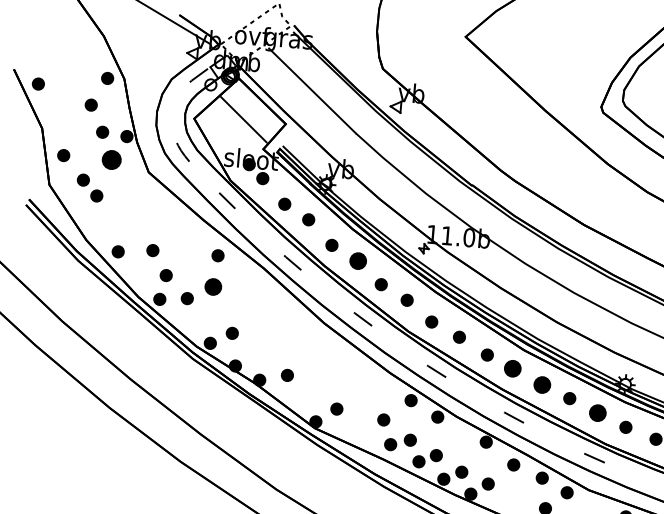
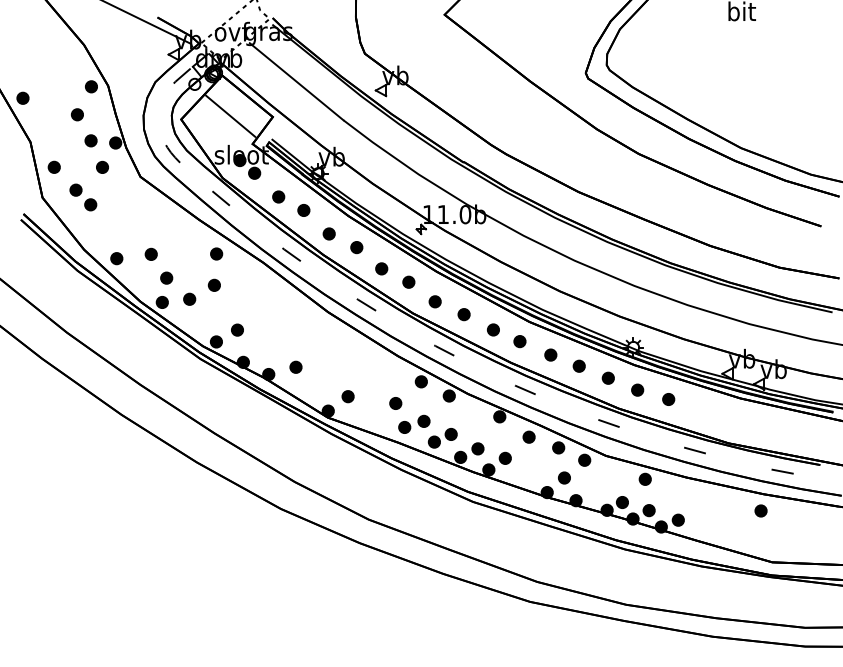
part: (111, 158) -> (102, 166), size x0.62
part: (357, 261) -> (356, 247), size x0.71
part: (212, 285) -> (213, 284), size x0.71
part: (512, 368) -> (519, 341), size x0.71
part: (542, 384) -> (550, 354), size x0.71
part: (596, 412) -> (607, 377), size x0.71

